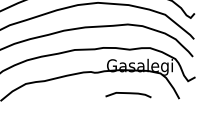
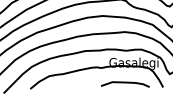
part: (128, 95) -> (125, 84), size x1.43

